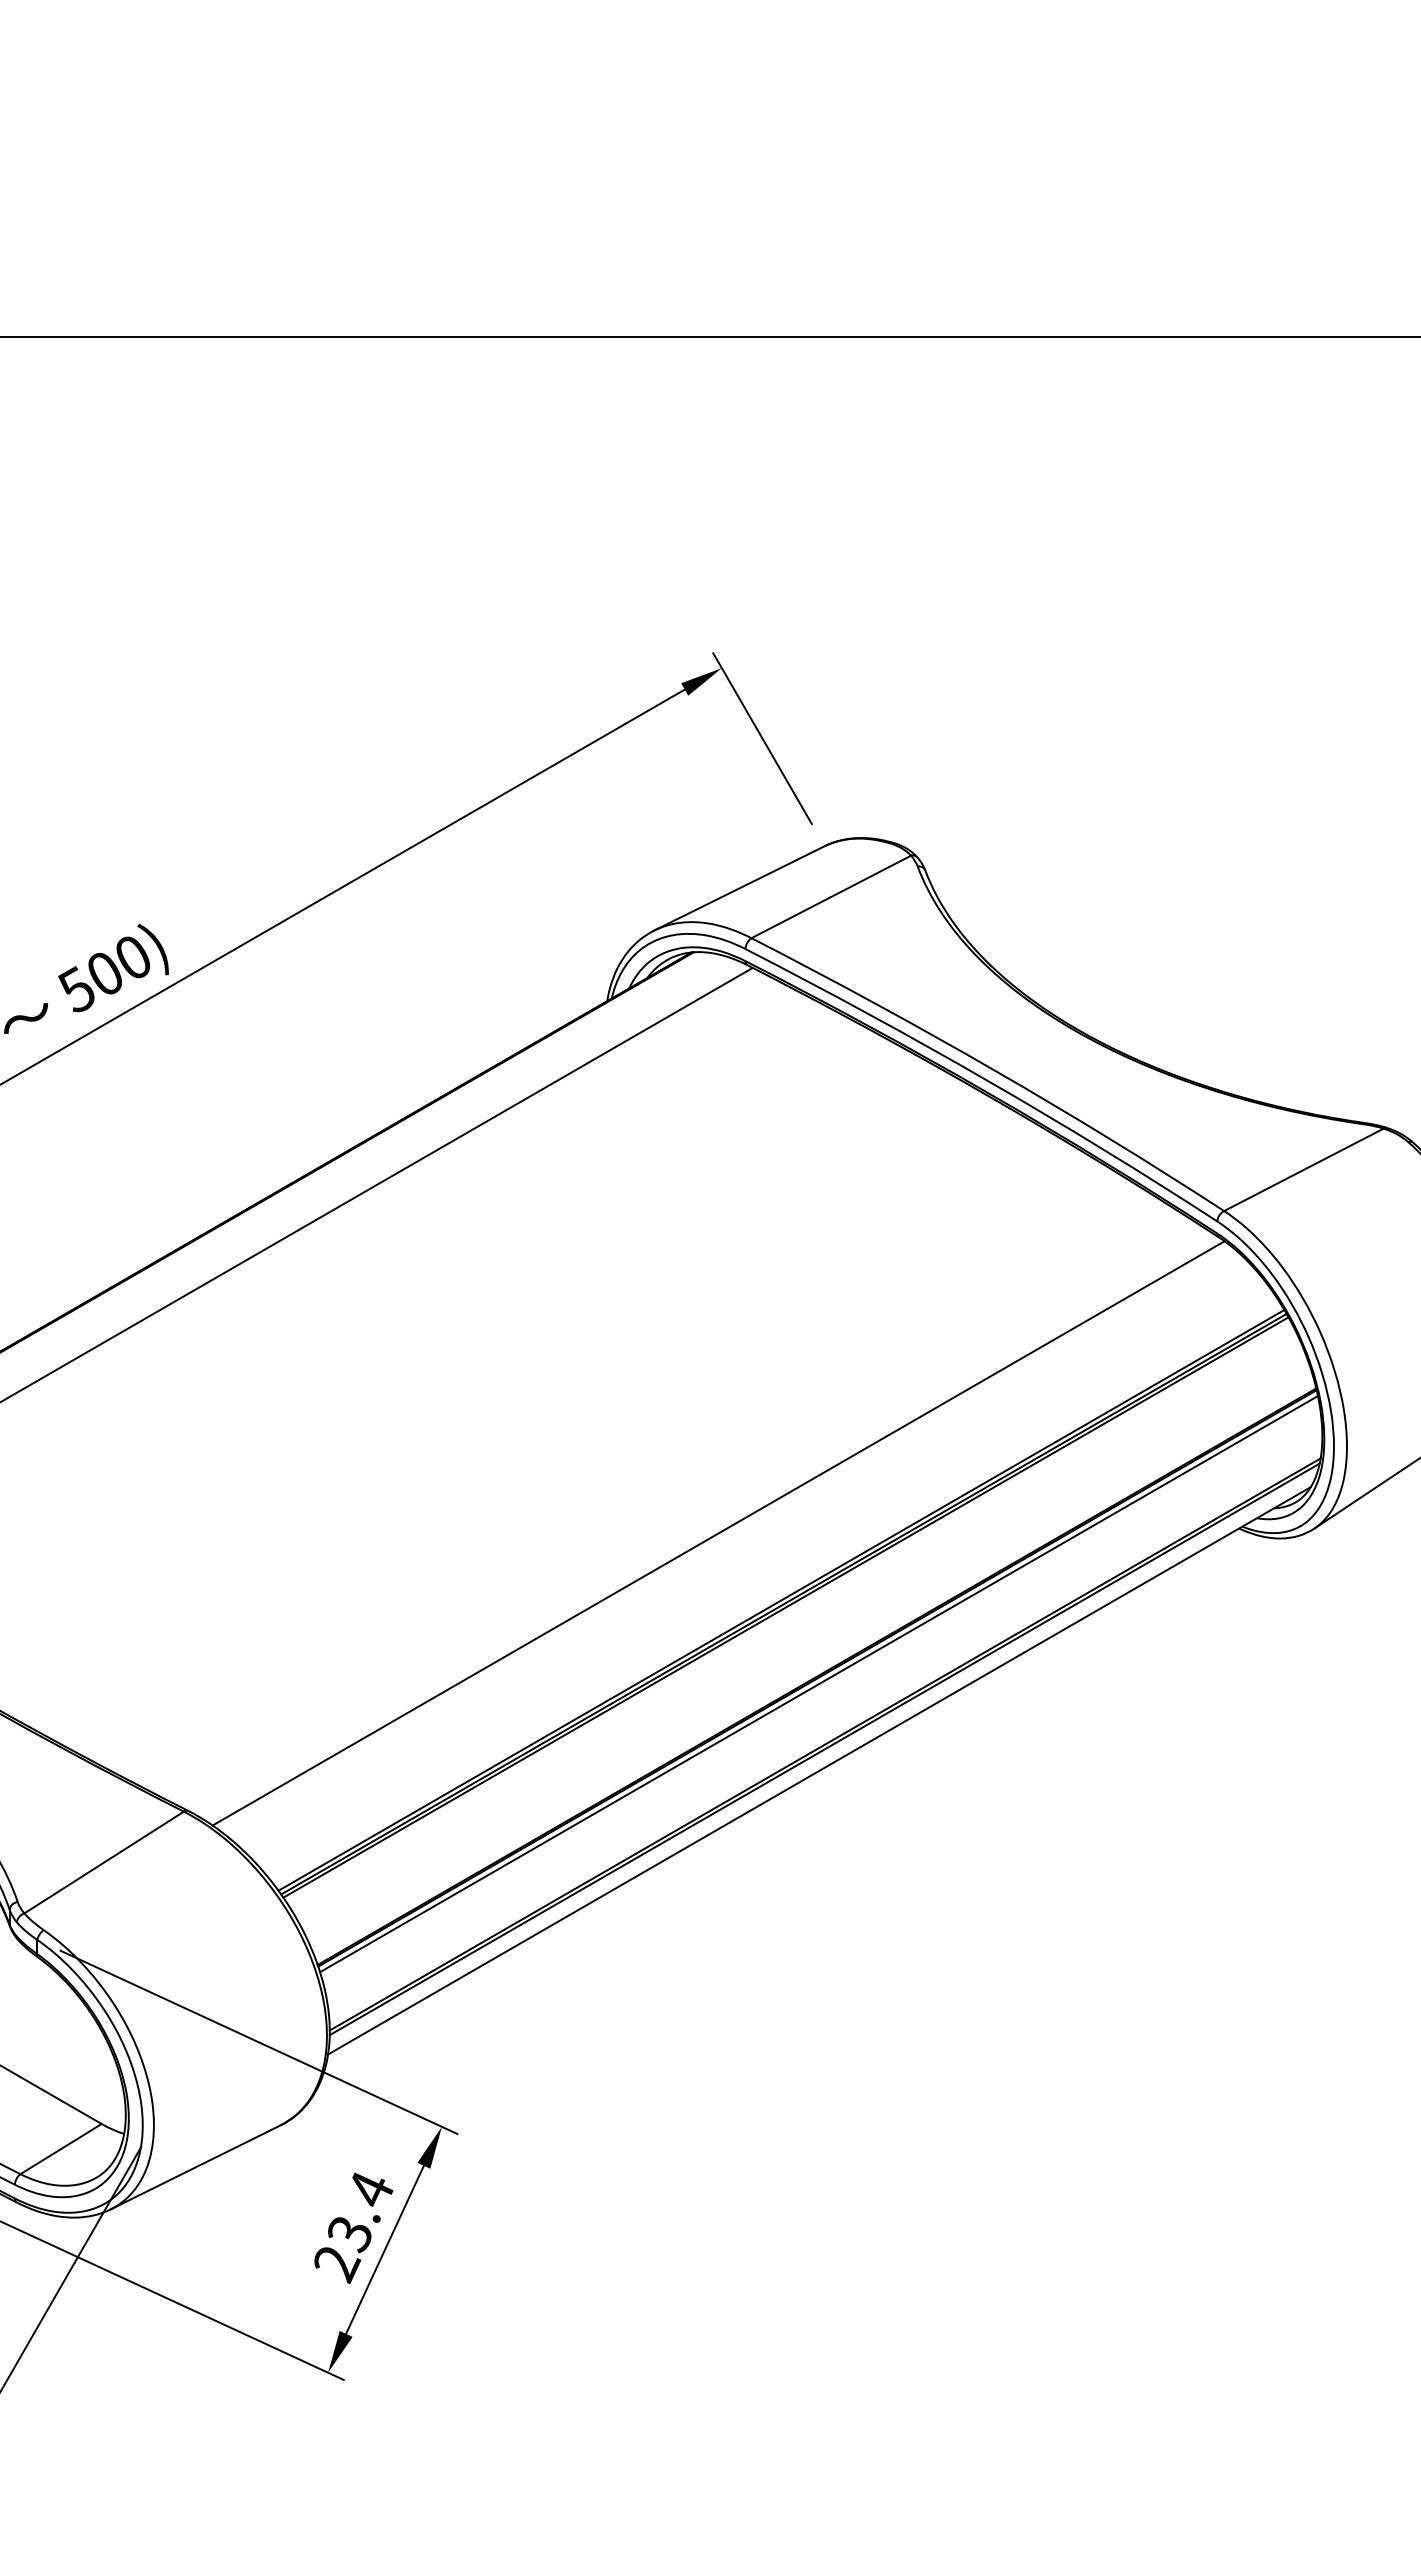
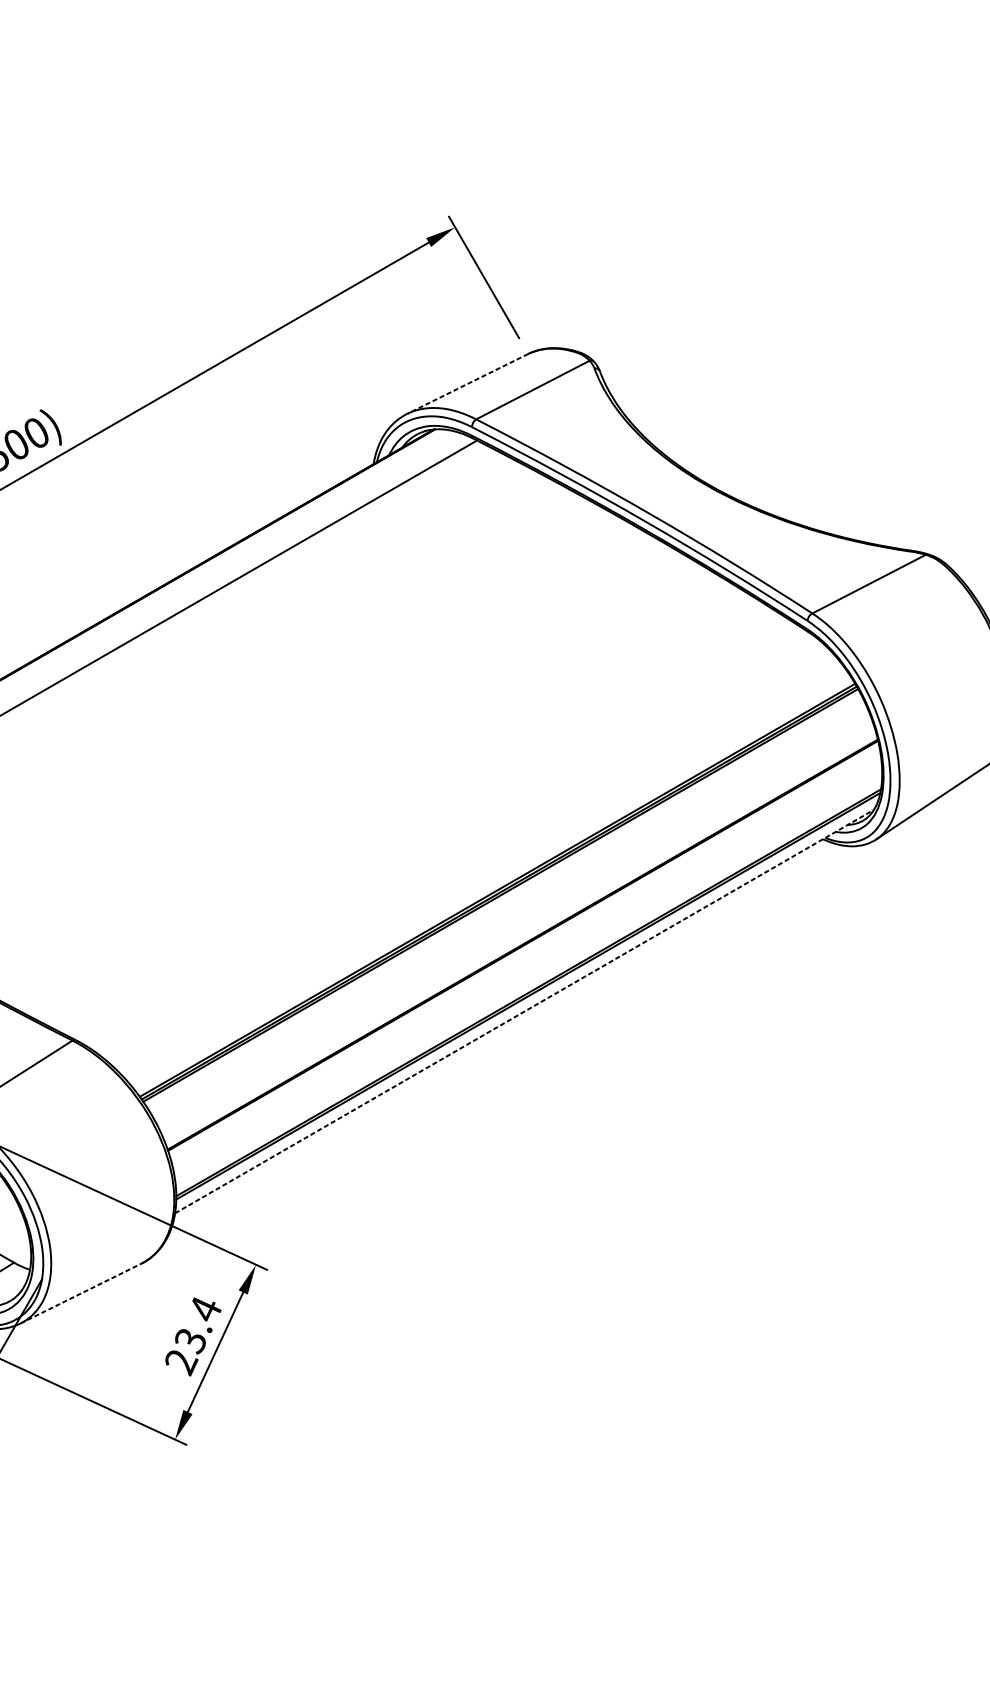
line: (739, 888) -> (467, 384), solid -> dashed
line: (718, 1533) -> (452, 842), removed
line: (818, 1684) -> (523, 950), removed
line: (819, 1770) -> (524, 1011), solid -> dashed
line: (195, 2167) -> (80, 1293), solid -> dashed

